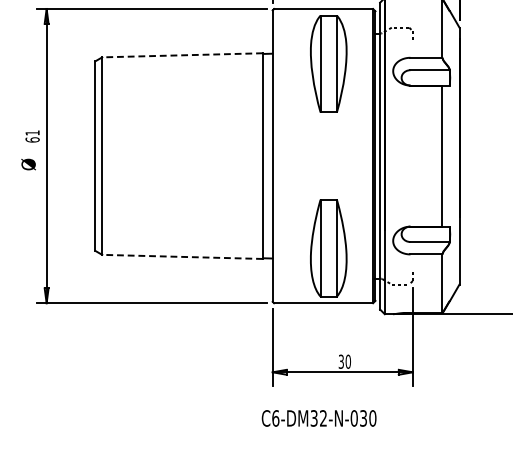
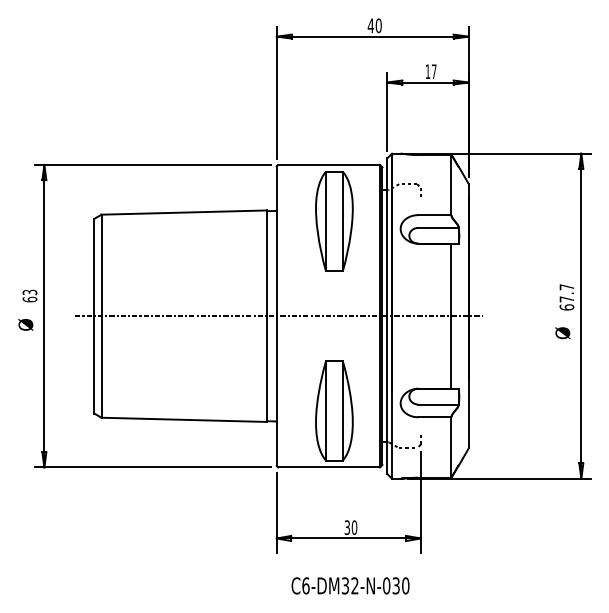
line: (182, 55) -> (184, 212), dashed -> solid
text: (32, 133) -> (29, 292), 61 -> 63
line: (275, 156) -> (279, 316), added
line: (182, 256) -> (184, 419), dashed -> solid
text: (319, 418) -> (350, 585), moved

